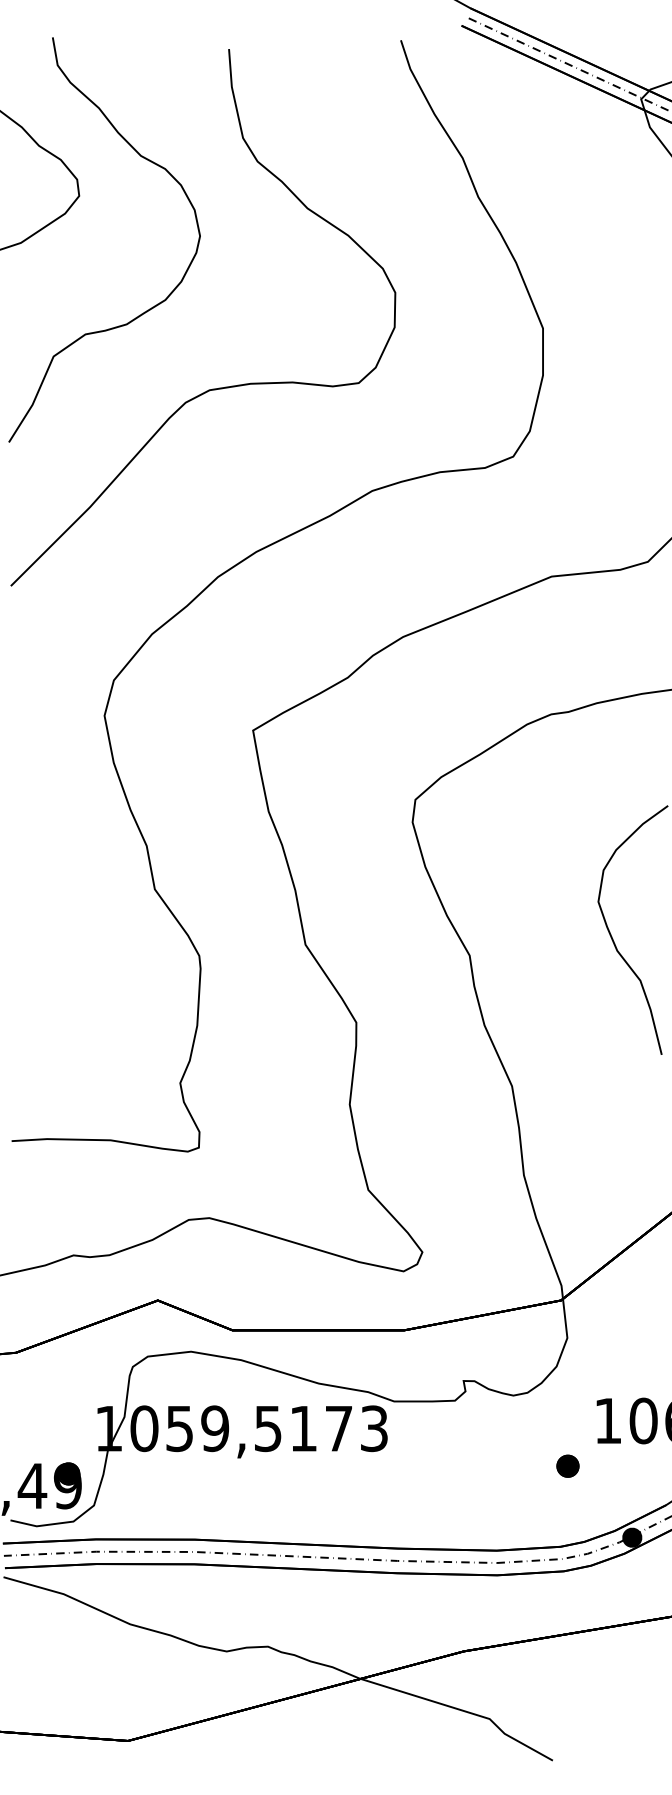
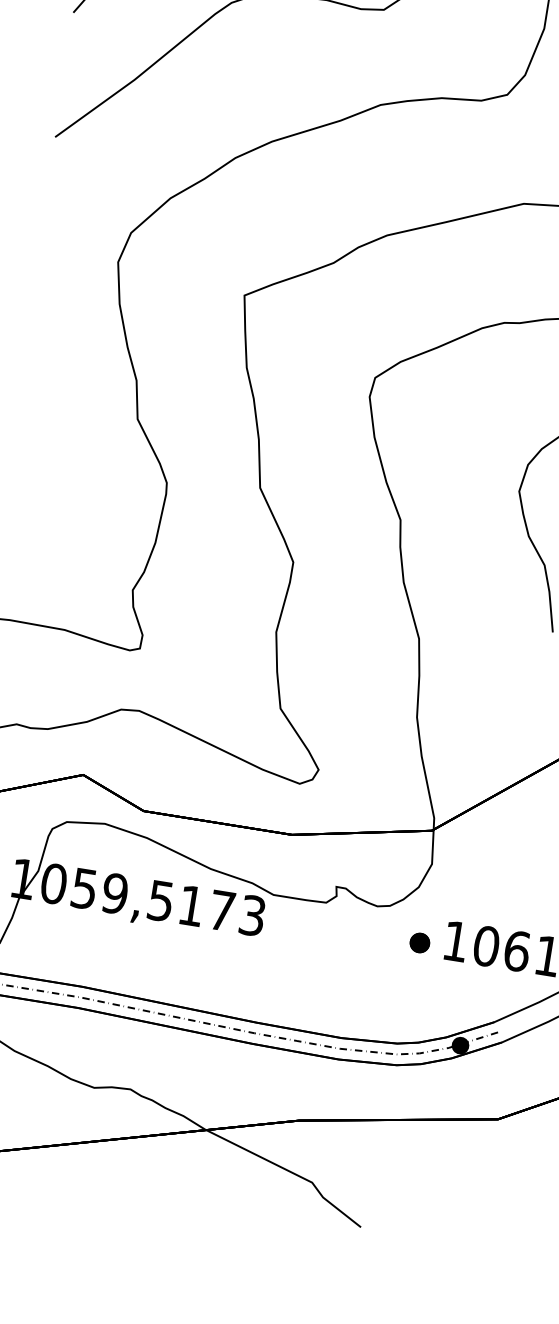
part: (567, 1465) -> (419, 942), moved

